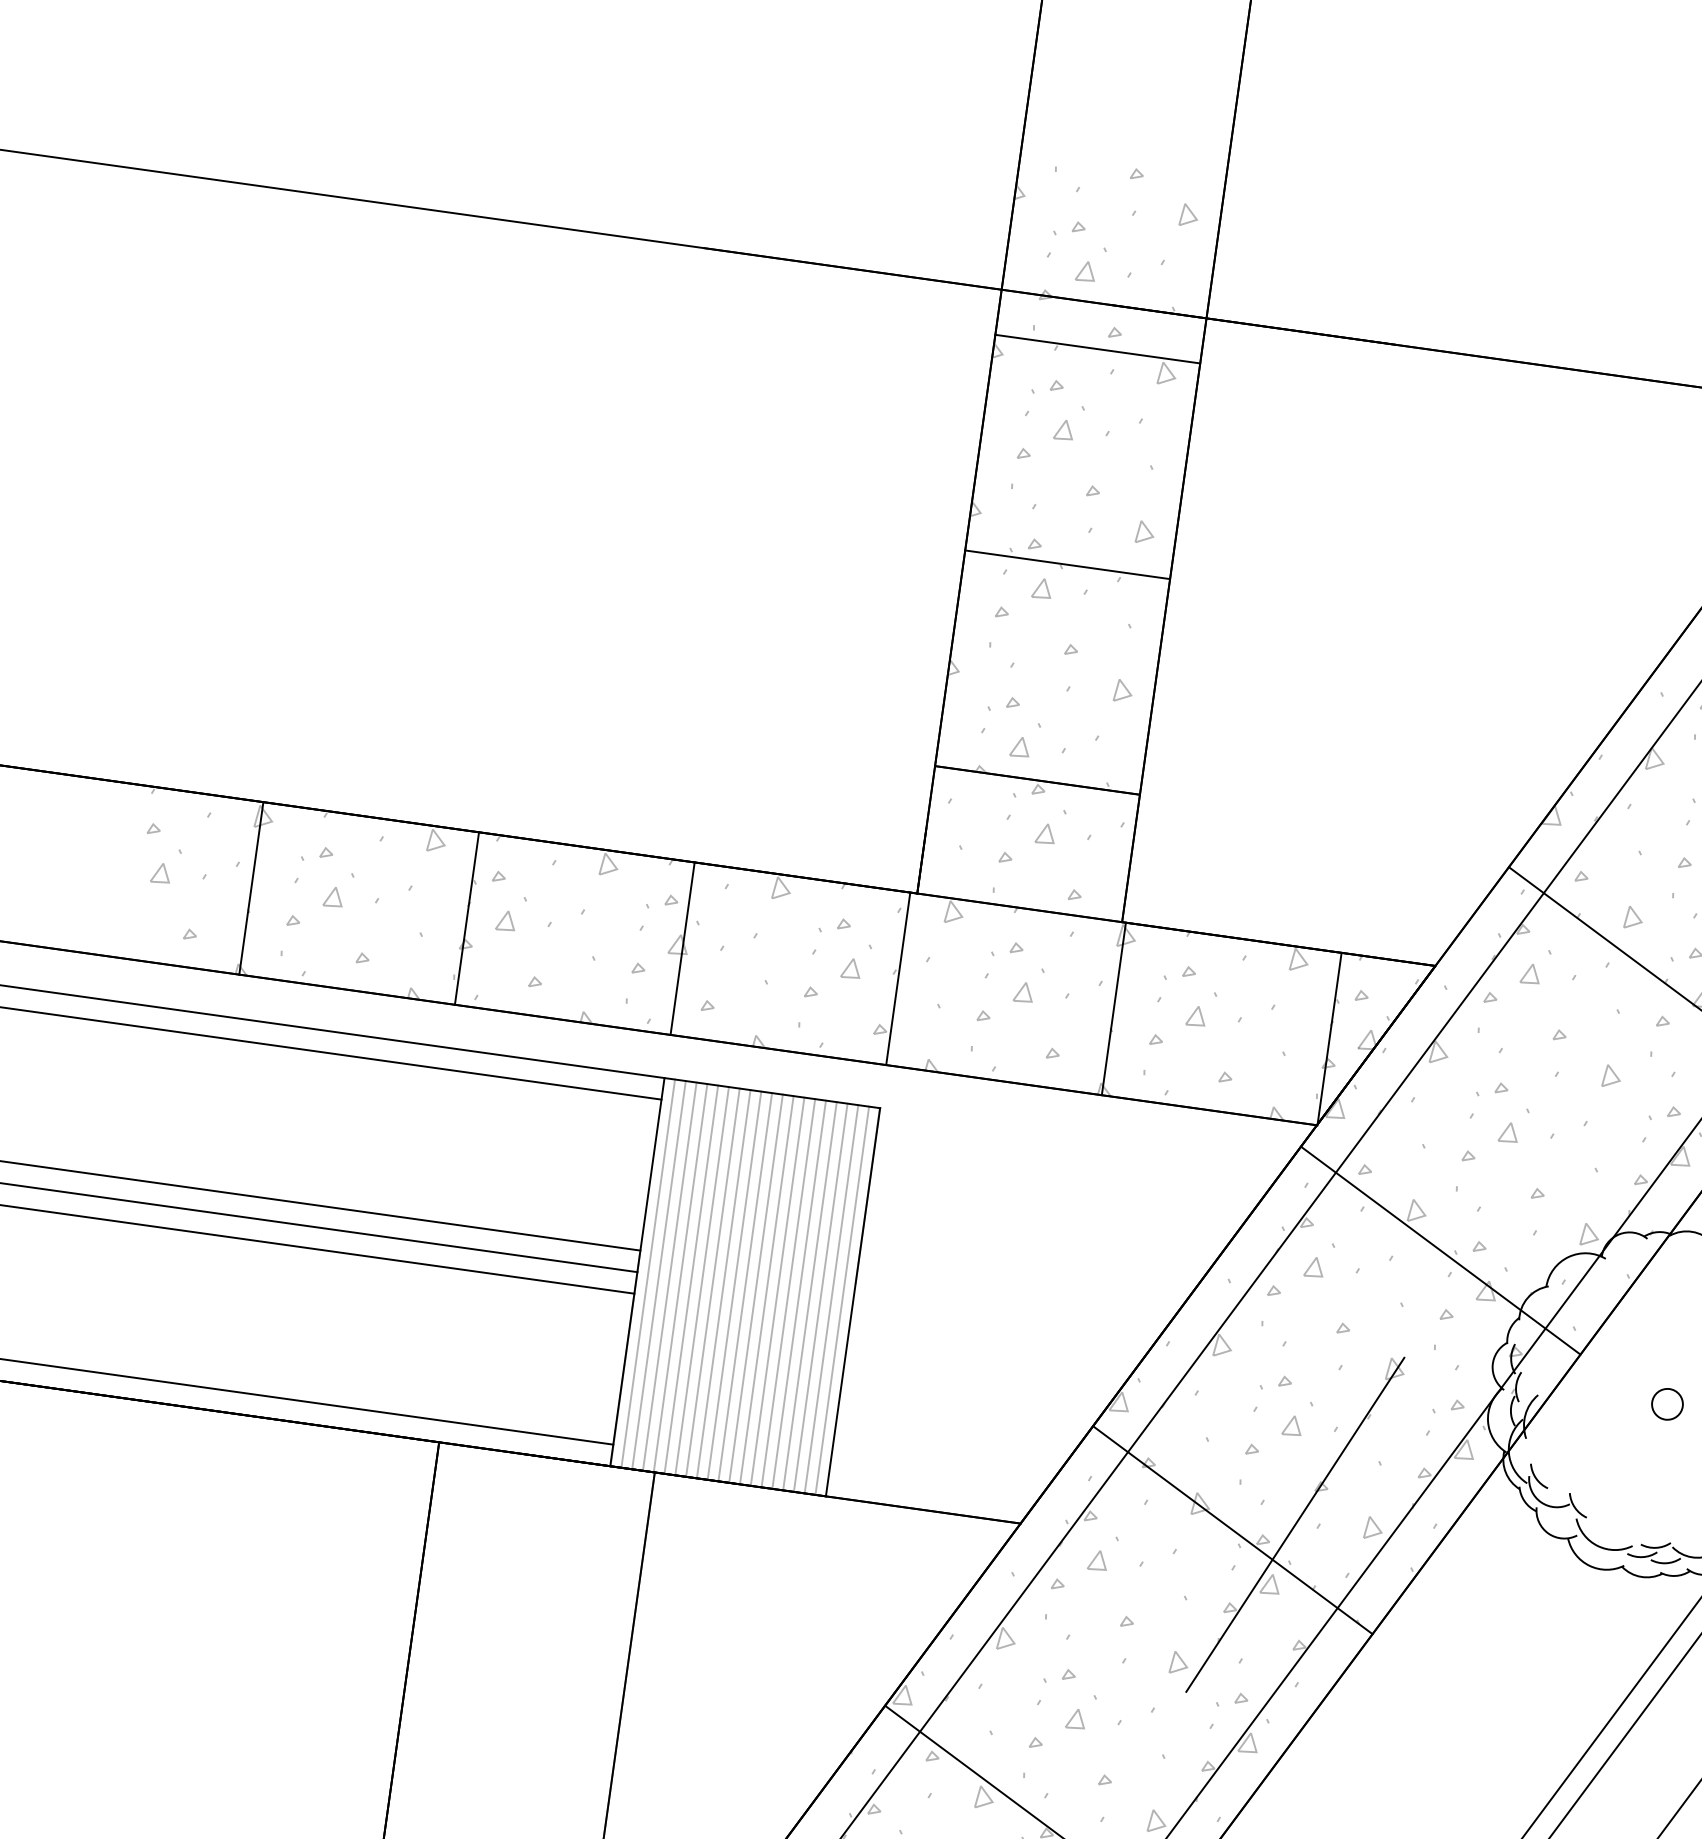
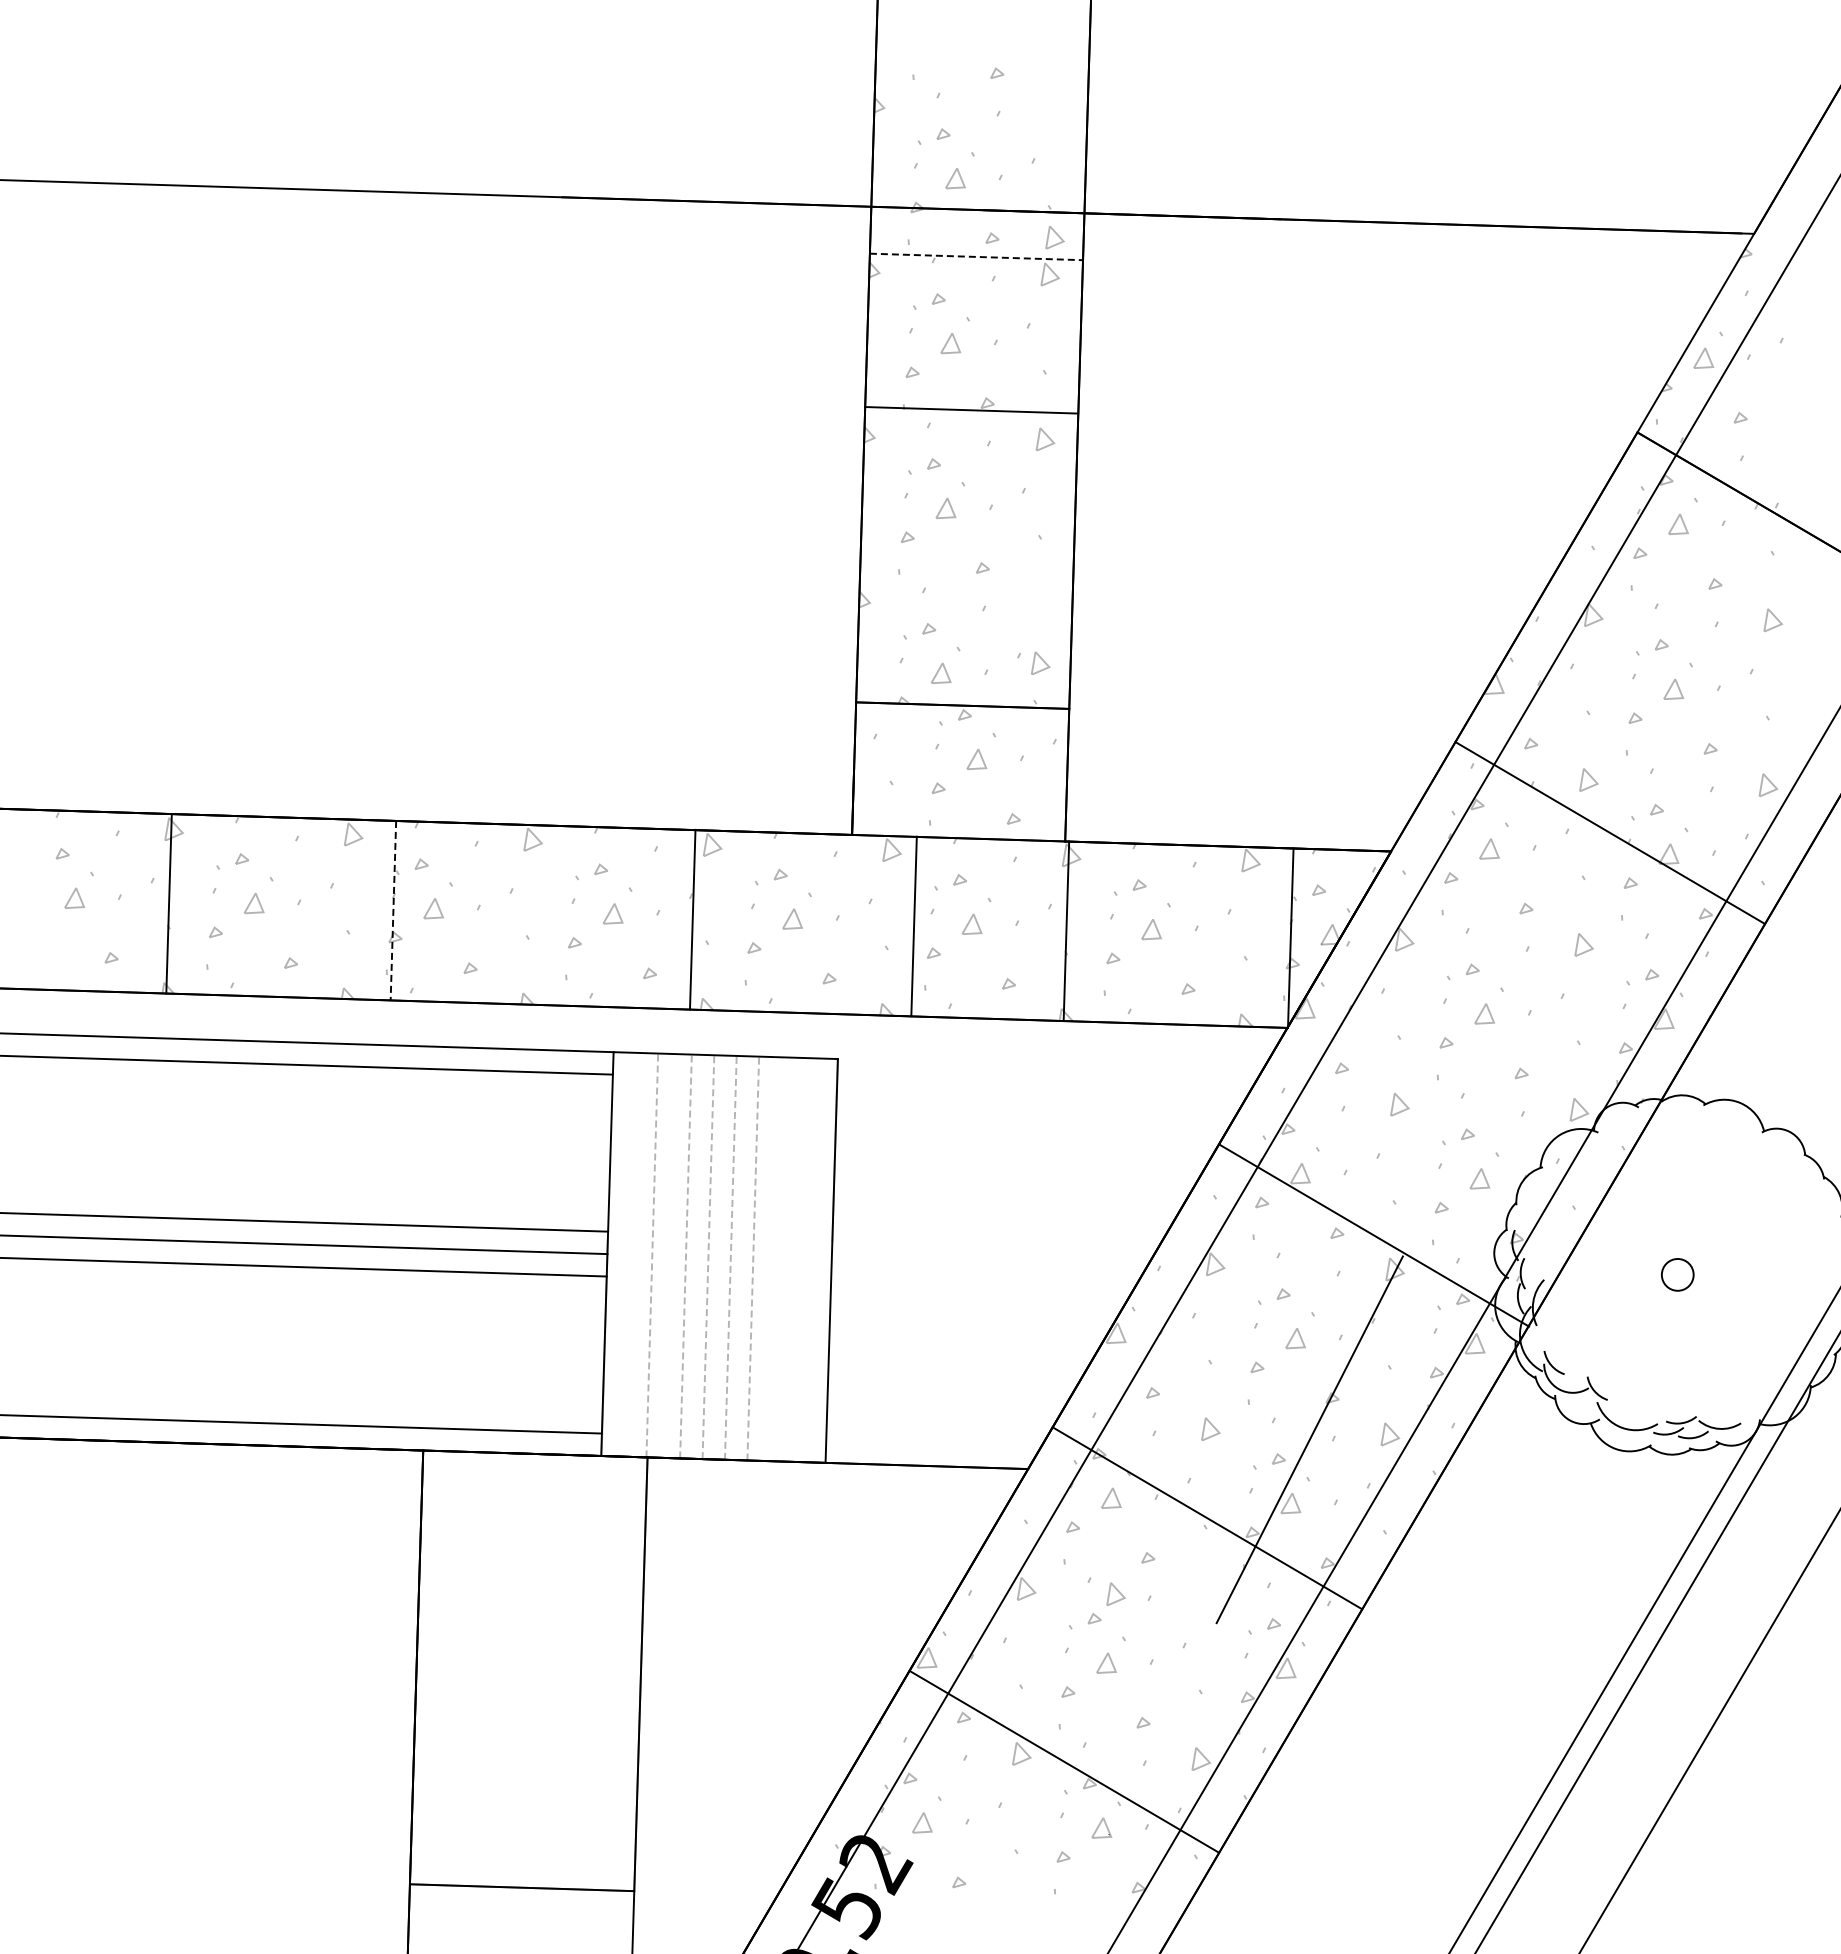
line: (1190, 212) -> (1056, 234), moved
line: (1097, 348) -> (976, 256), solid -> dashed
line: (1067, 564) -> (971, 410), moved
line: (1125, 688) -> (1042, 660), moved
line: (467, 918) -> (393, 910), solid -> dashed
line: (682, 948) -> (692, 919), moved
line: (897, 978) -> (913, 926), moved
line: (1440, 1250) -> (1374, 1235), moved
line: (648, 1273) -> (618, 1254), removed
line: (658, 1274) -> (629, 1254), removed
line: (669, 1276) -> (640, 1255), removed
line: (680, 1278) -> (652, 1255), solid -> dashed
line: (691, 1279) -> (663, 1255), removed
line: (701, 1281) -> (674, 1256), removed
line: (712, 1281) -> (685, 1255), solid -> dashed
line: (724, 1283) -> (697, 1256), removed
line: (734, 1286) -> (708, 1257), solid -> dashed
line: (745, 1287) -> (719, 1257), removed
line: (755, 1288) -> (730, 1257), solid -> dashed
line: (766, 1290) -> (741, 1258), removed
line: (777, 1291) -> (753, 1258), solid -> dashed
line: (788, 1292) -> (764, 1258), removed
line: (798, 1294) -> (775, 1259), removed
line: (809, 1296) -> (786, 1259), removed
line: (821, 1297) -> (798, 1259), removed
line: (831, 1299) -> (809, 1260), removed
line: (842, 1300) -> (820, 1260), removed
line: (1232, 1530) -> (1207, 1518), moved
line: (1180, 1660) -> (1117, 1591), moved

